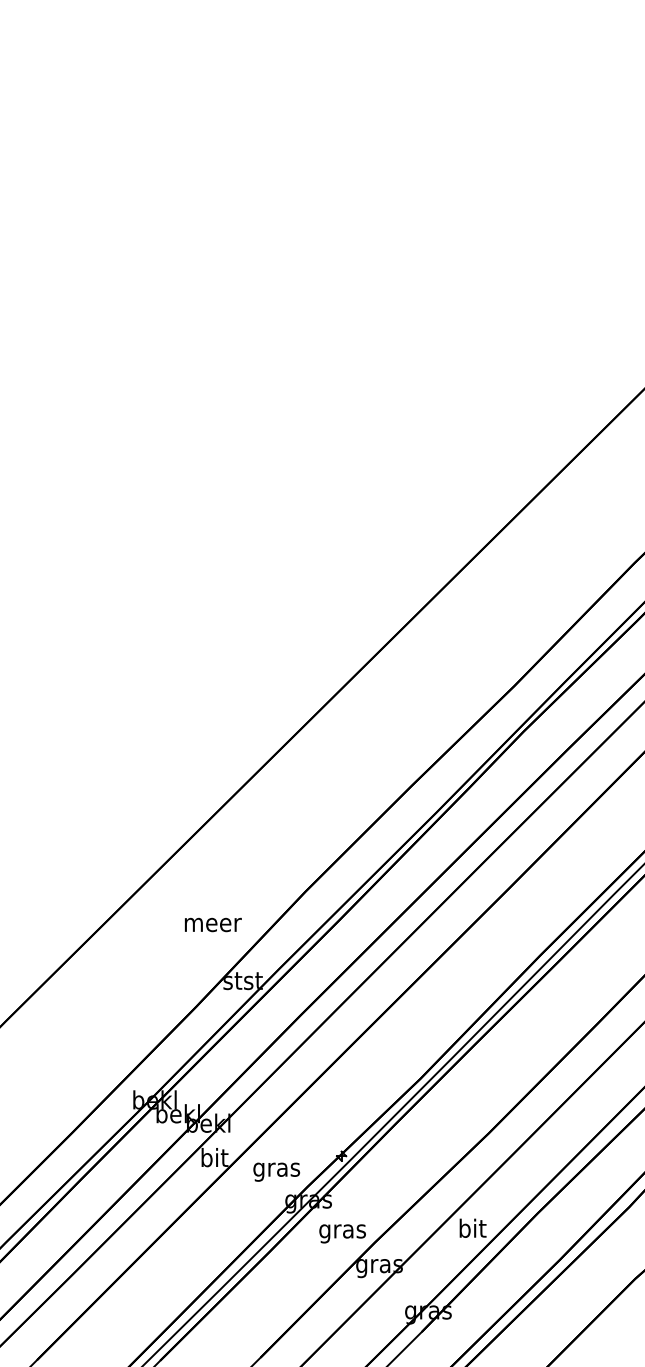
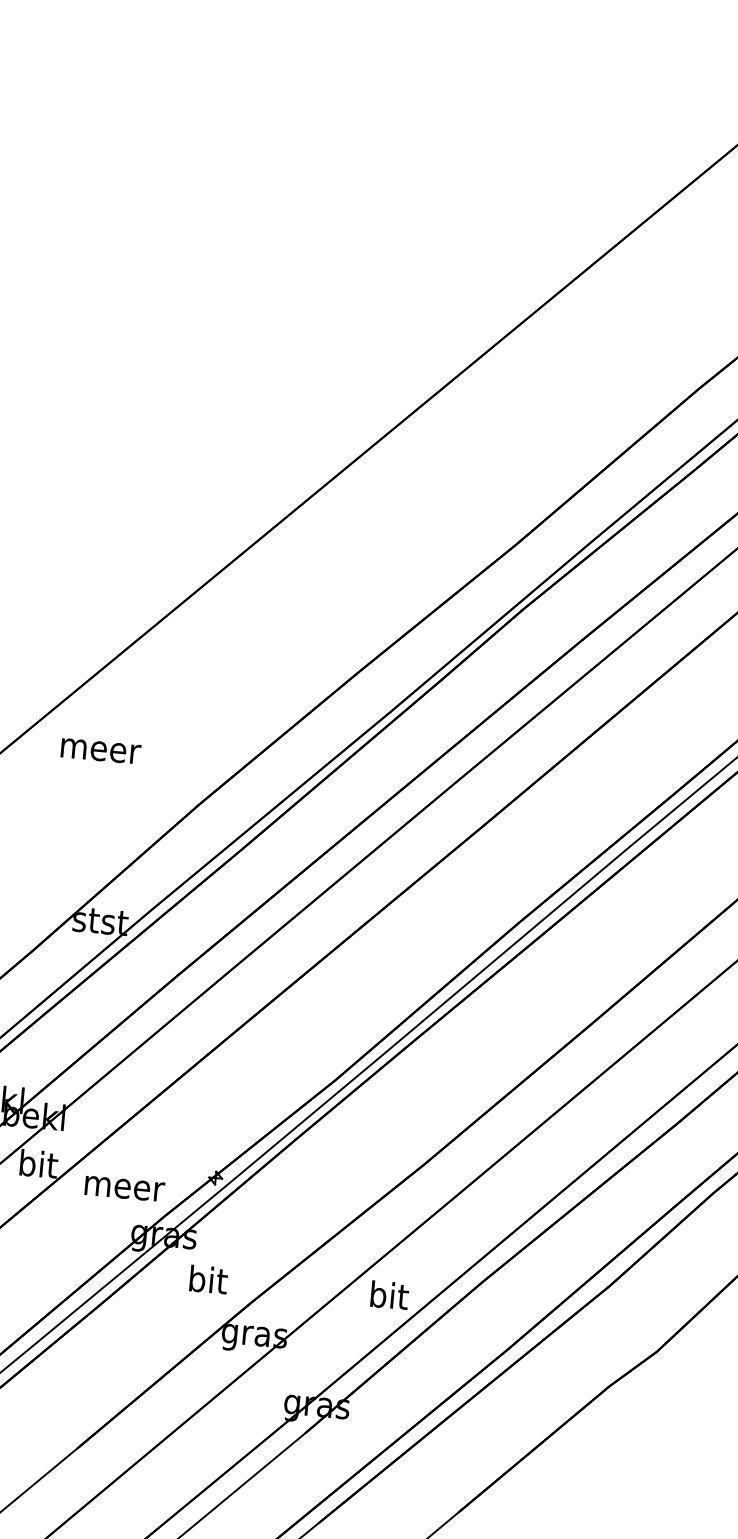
text: (213, 924) -> (101, 750), moved
text: (277, 1171) -> (124, 1191), gras -> meer
text: (342, 1231) -> (207, 1283), gras -> bit

